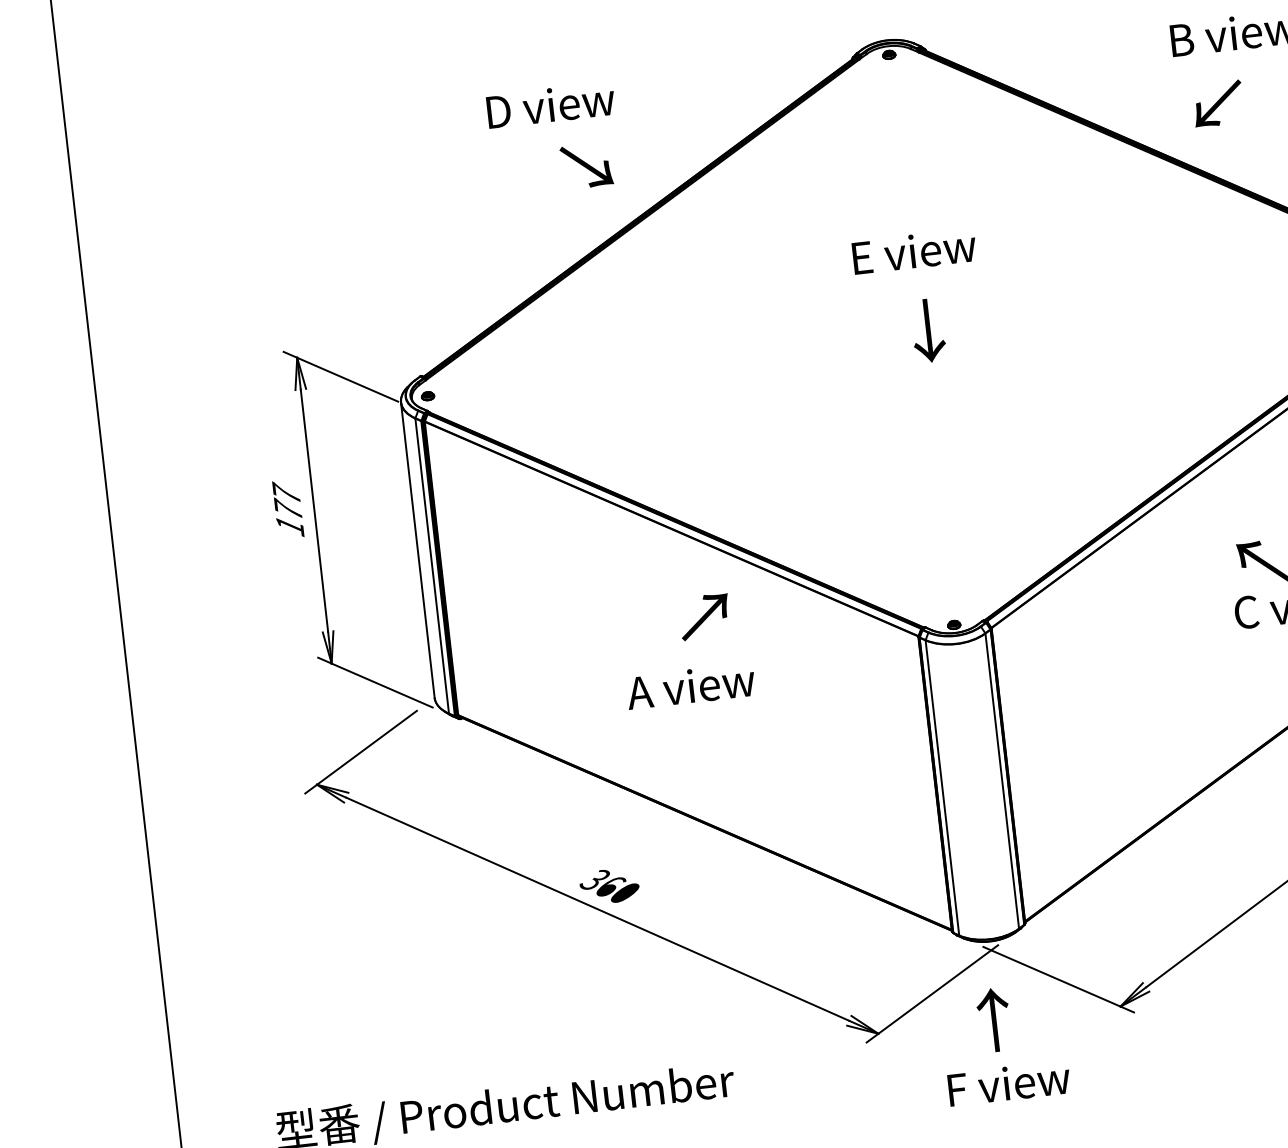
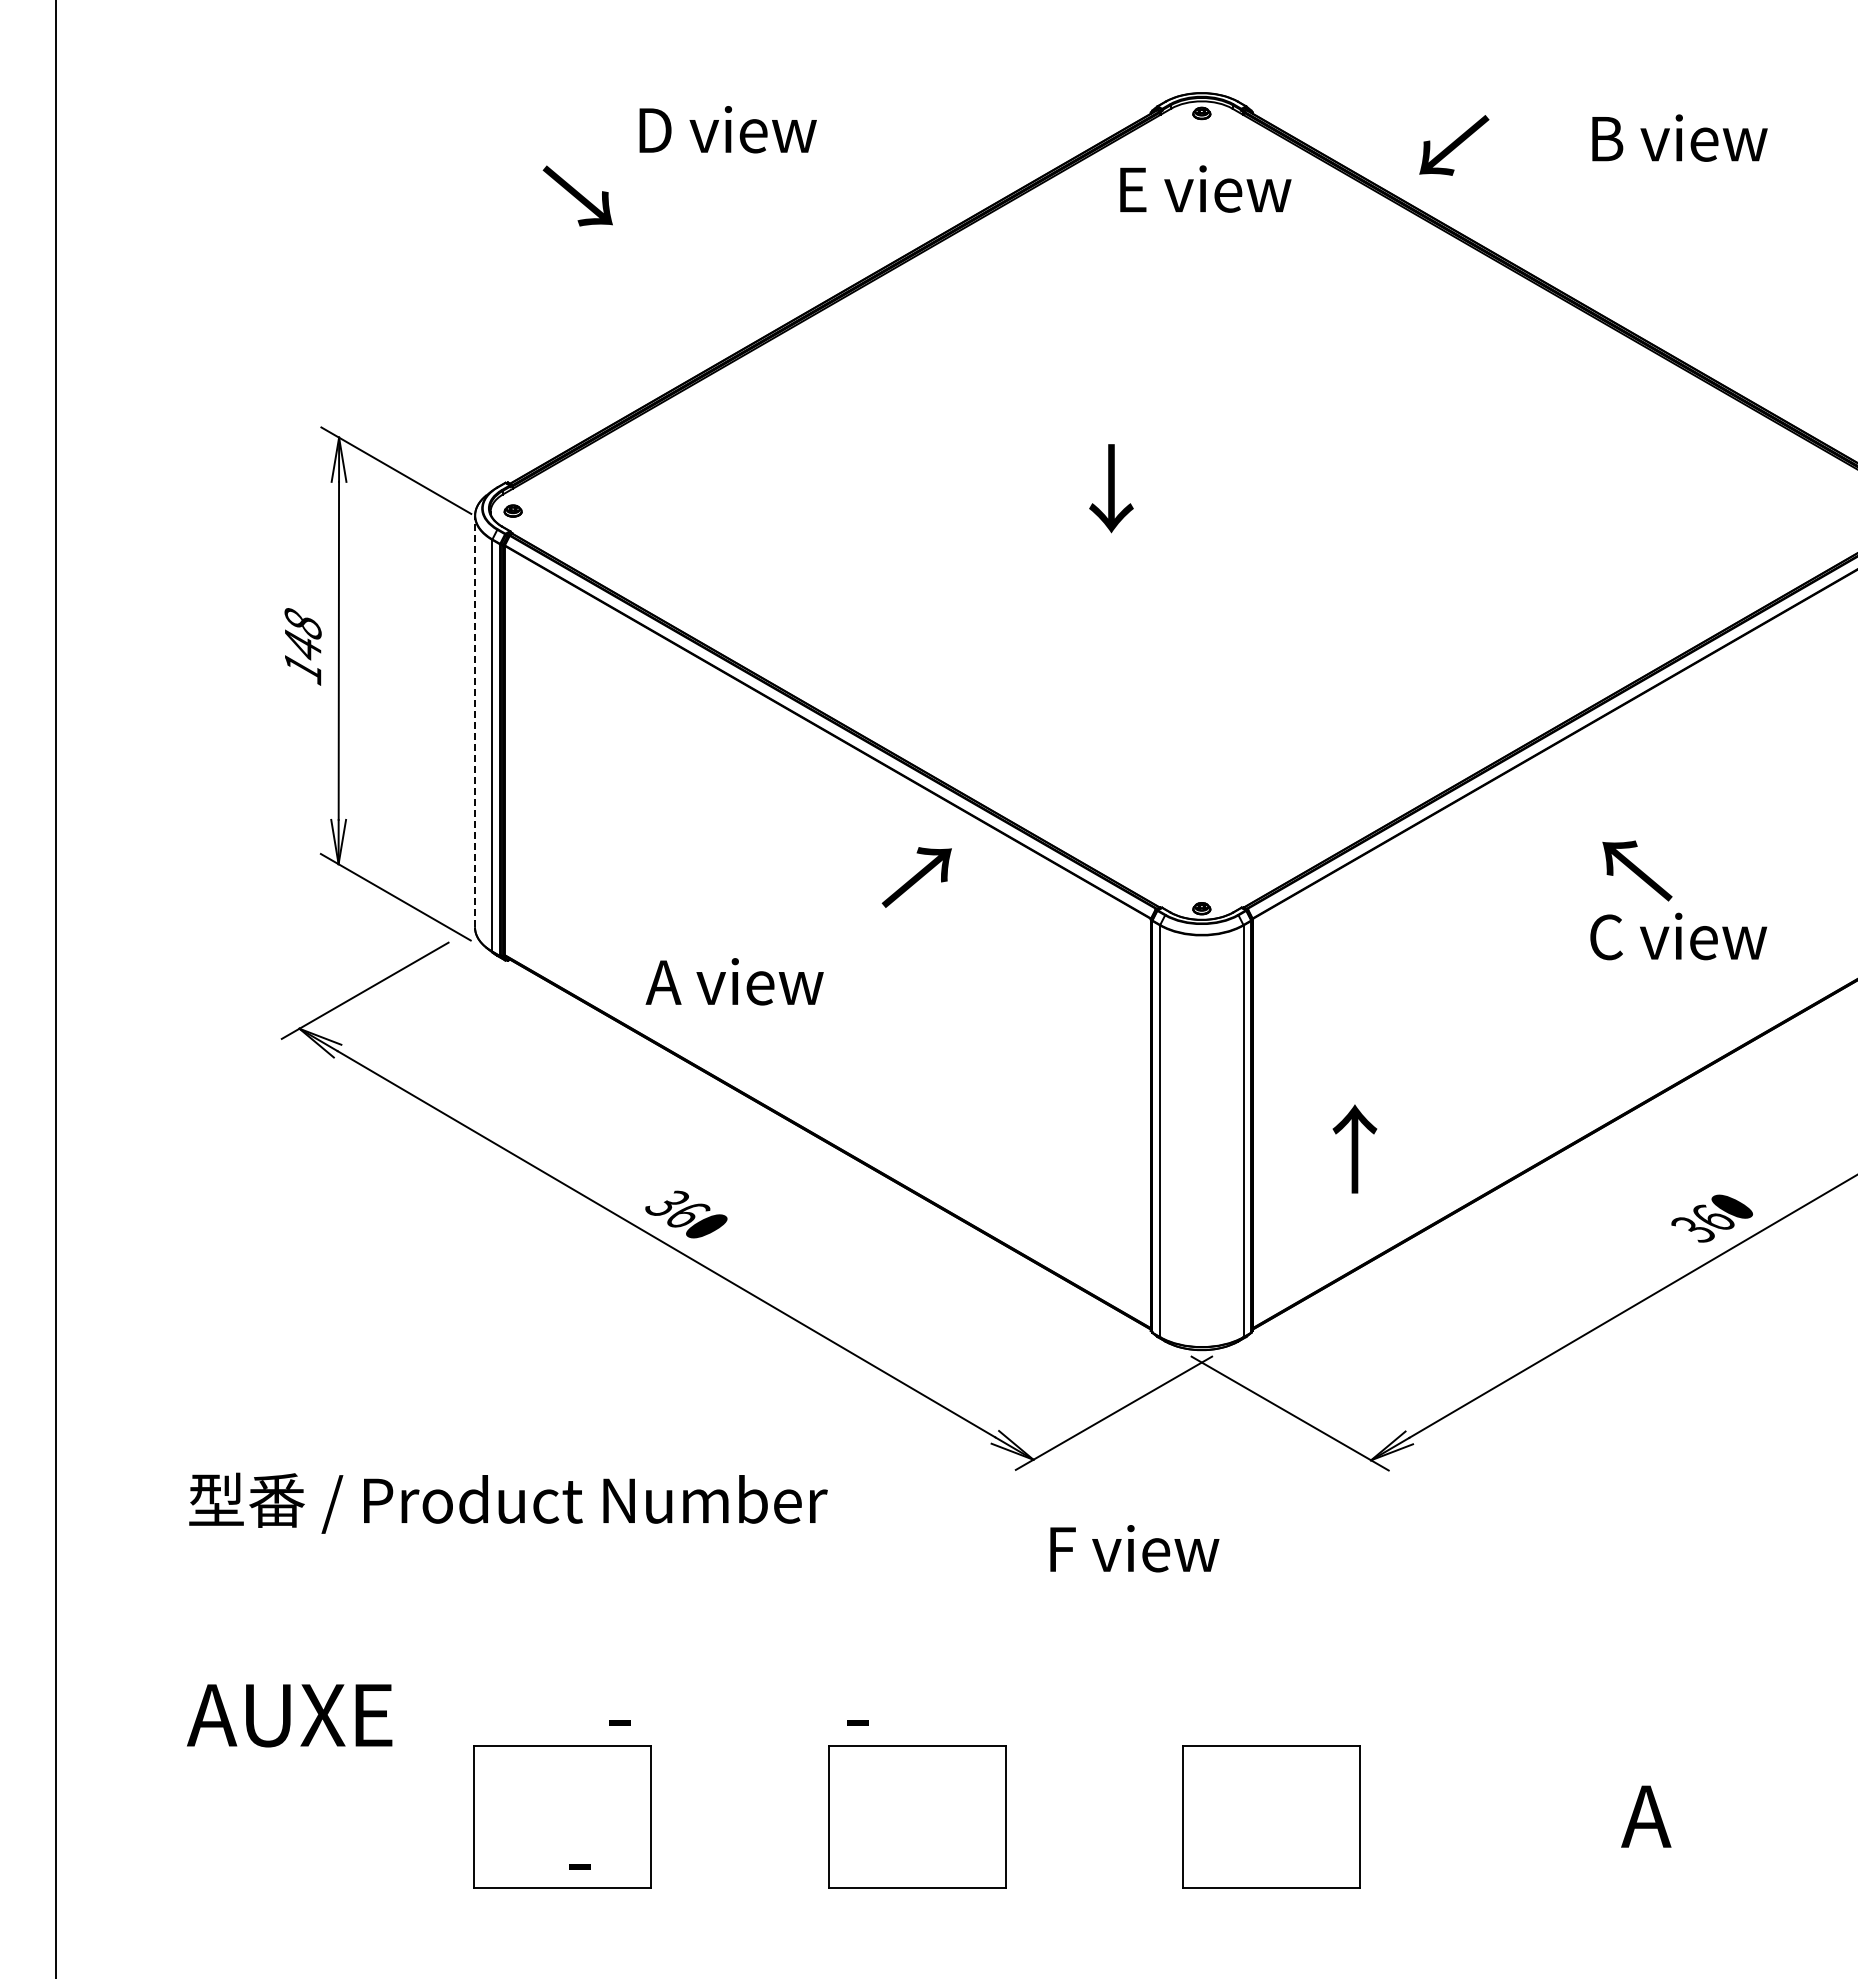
text: (1218, 103) -> (1454, 145), moved
text: (586, 165) -> (577, 195), moved
text: (914, 251) -> (1205, 188), moved
text: (928, 330) -> (1111, 488), moved
text: (286, 500) -> (302, 632), 177 -> 148
line: (418, 550) -> (475, 721), solid -> dashed
text: (704, 616) -> (916, 877), moved
text: (690, 686) -> (734, 981), moved
text: (993, 1019) -> (1354, 1148), moved
text: (1009, 1083) -> (1134, 1548), moved

